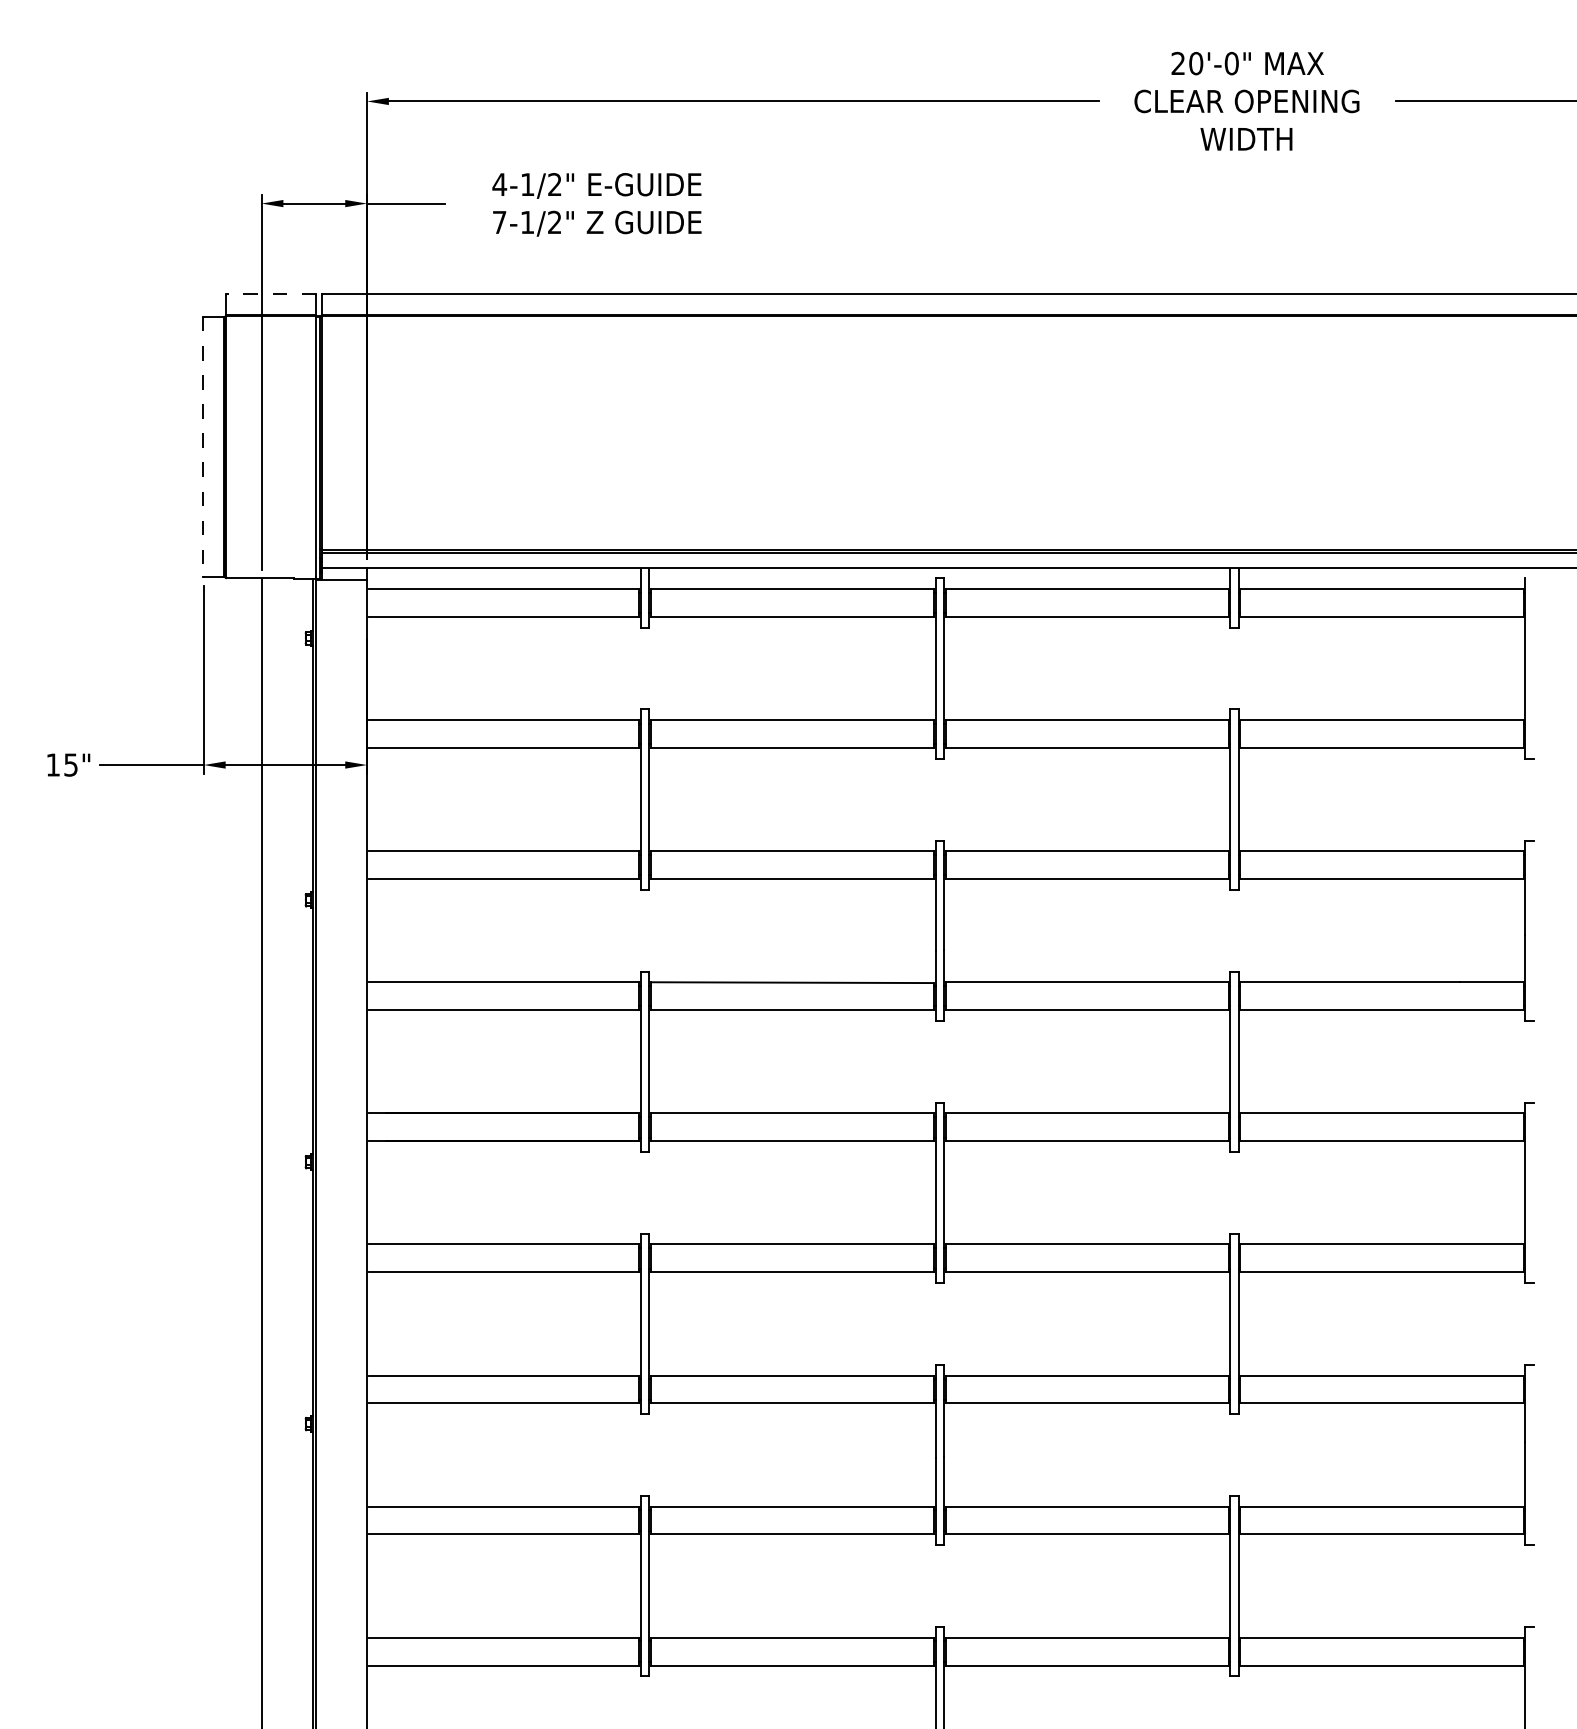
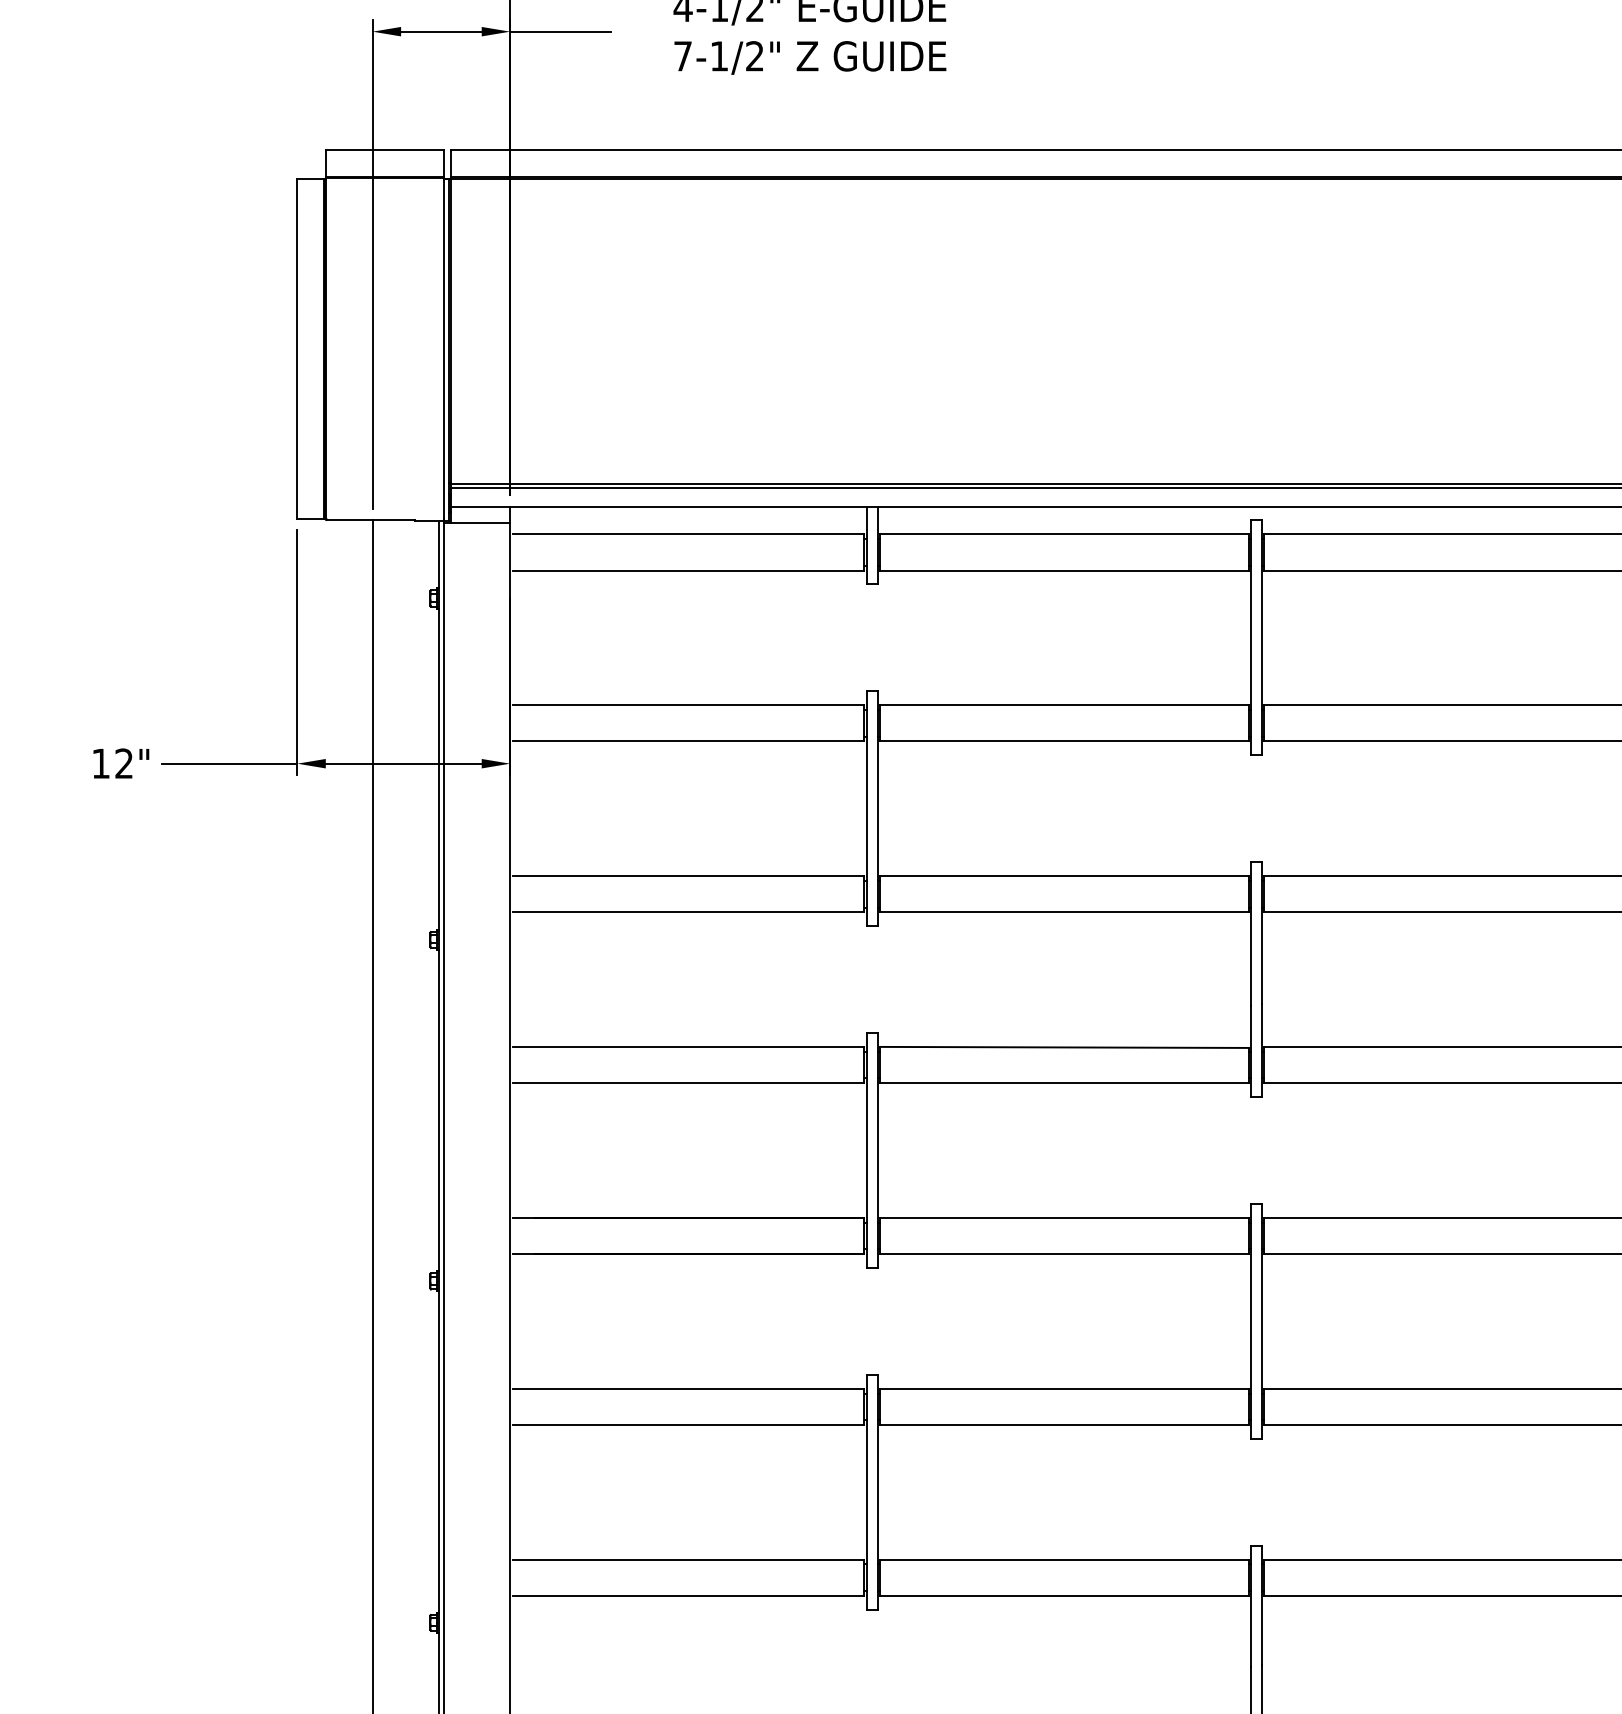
line: (270, 294) -> (384, 150), dashed -> solid
line: (203, 447) -> (296, 349), dashed -> solid
text: (70, 764) -> (123, 762), 15" -> 12"

